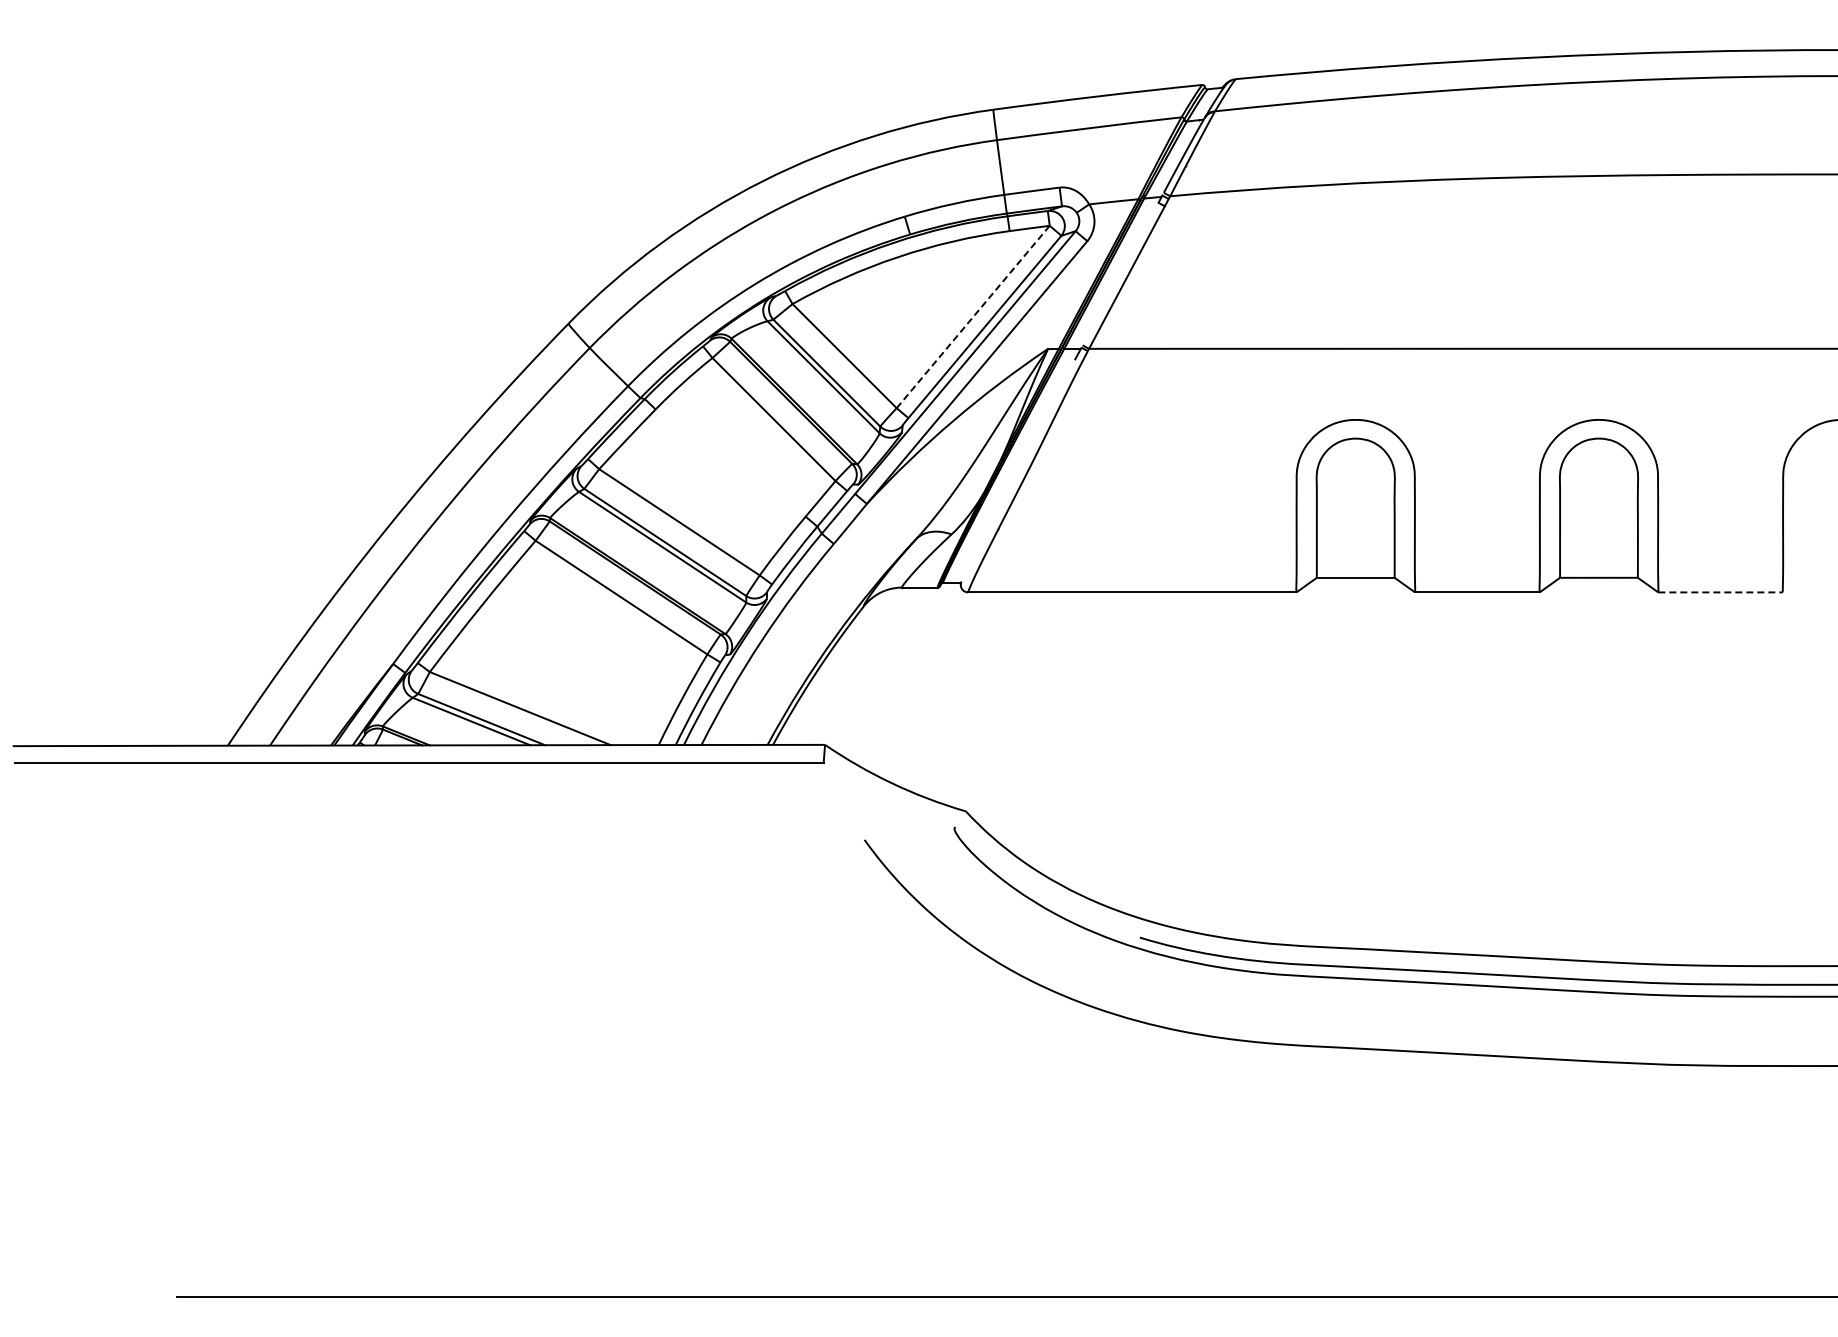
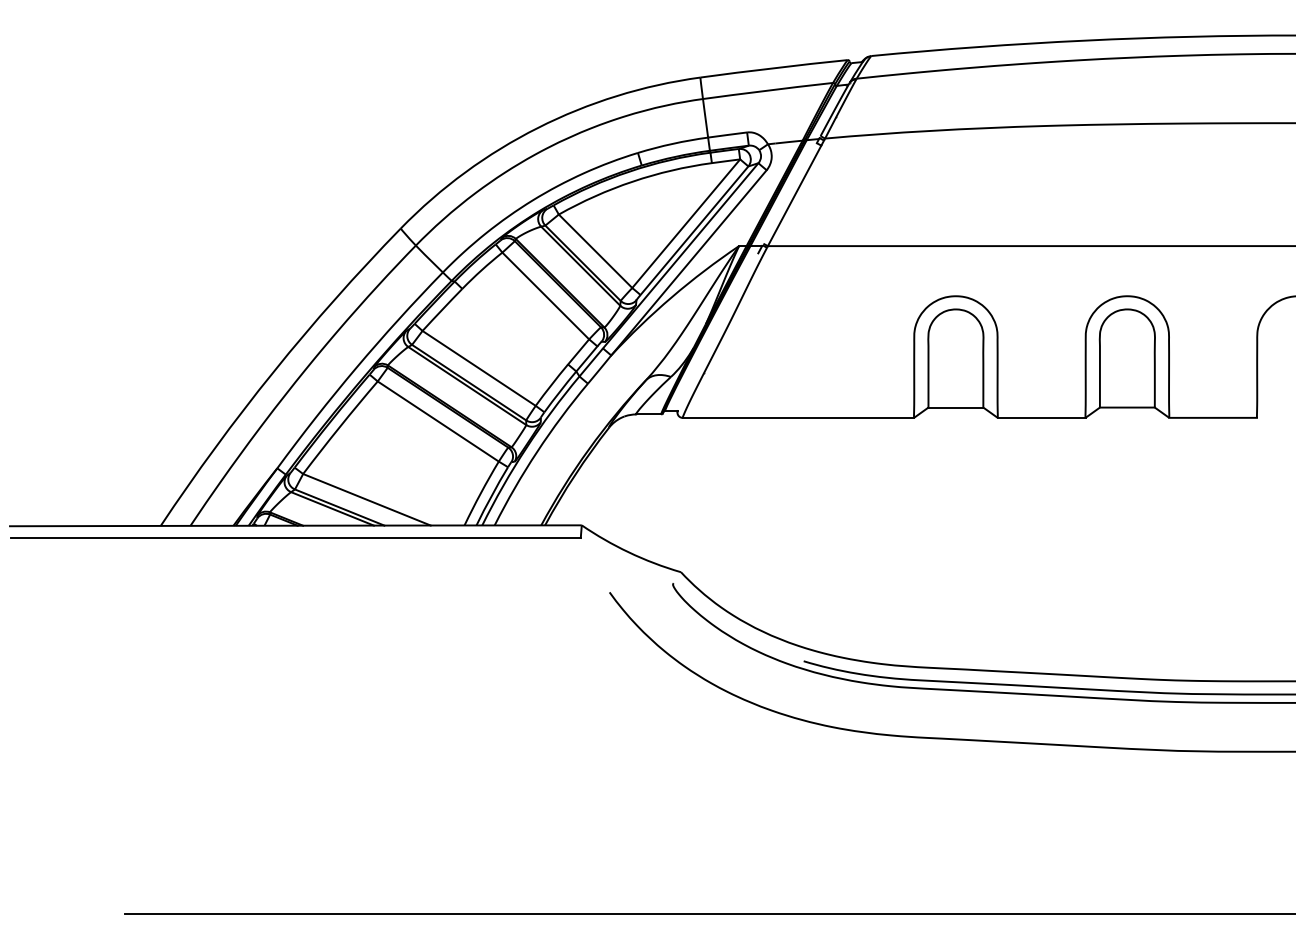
line: (973, 316) -> (686, 223), dashed -> solid
line: (1721, 592) -> (1213, 417), dashed -> solid

